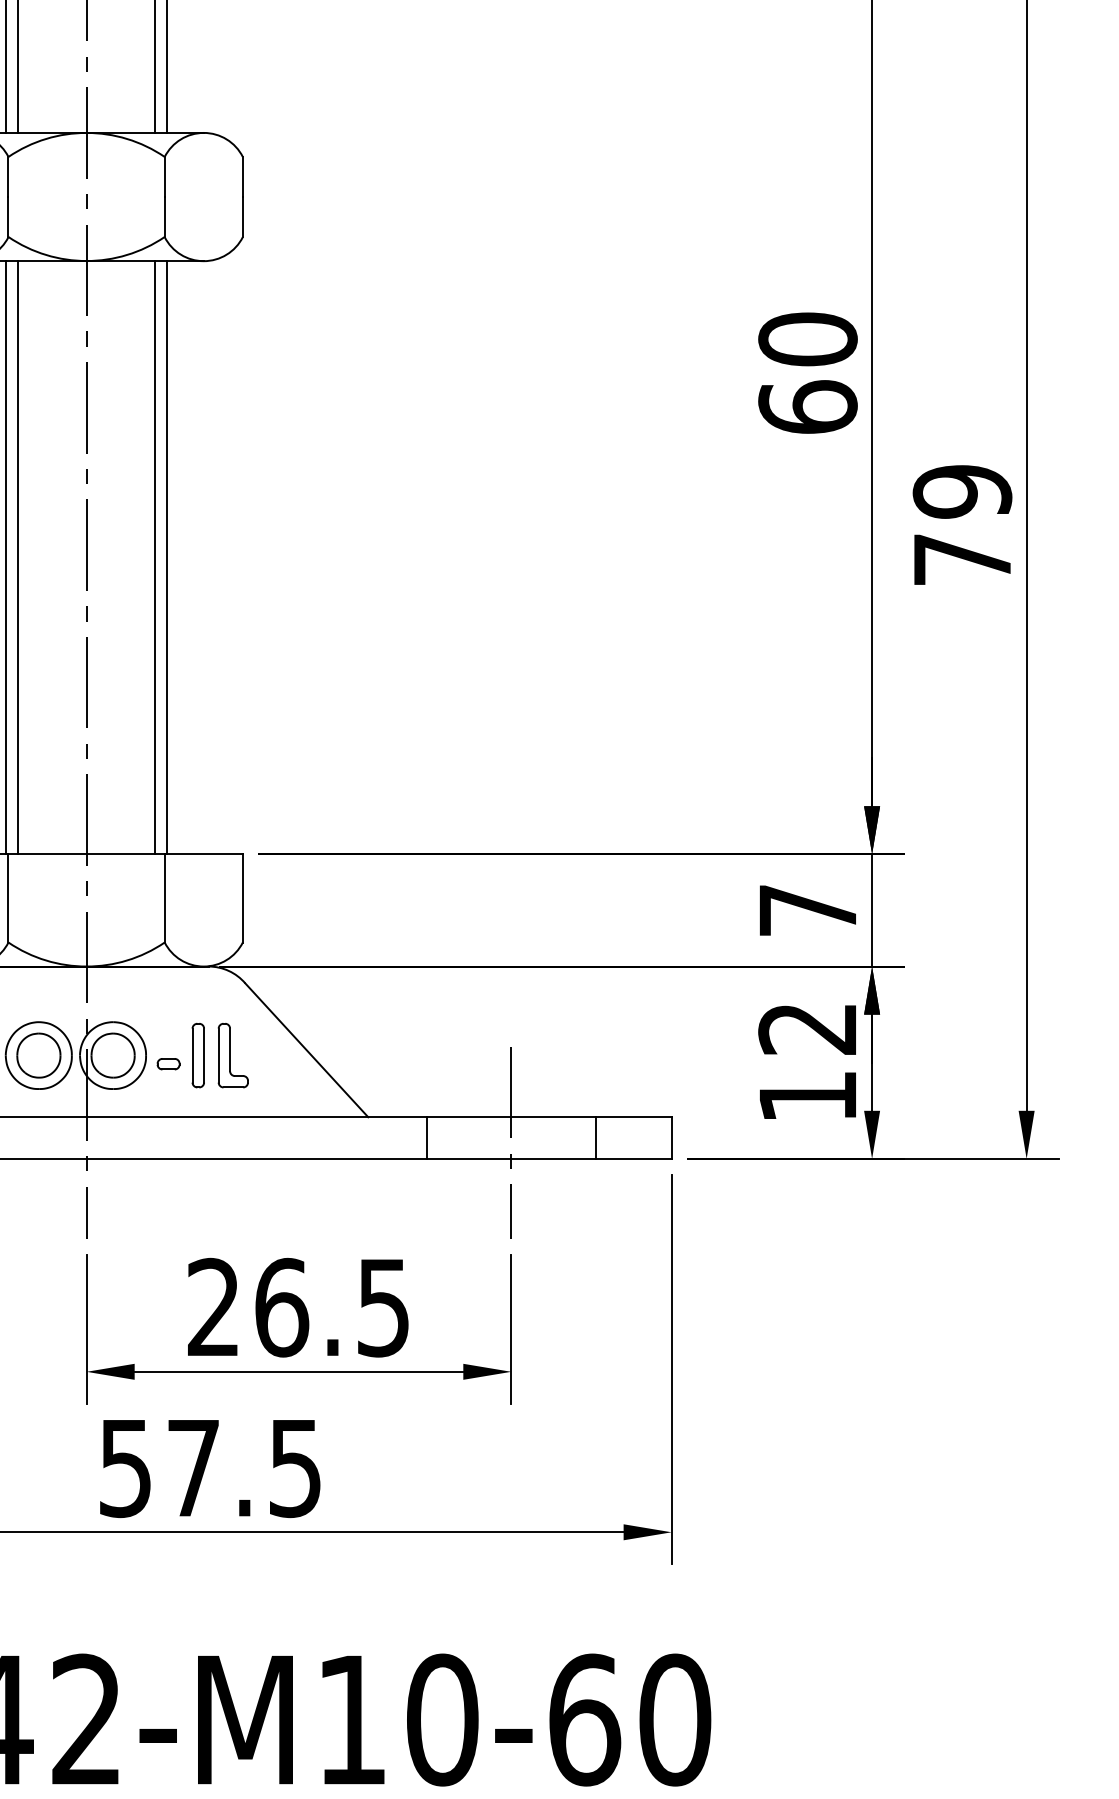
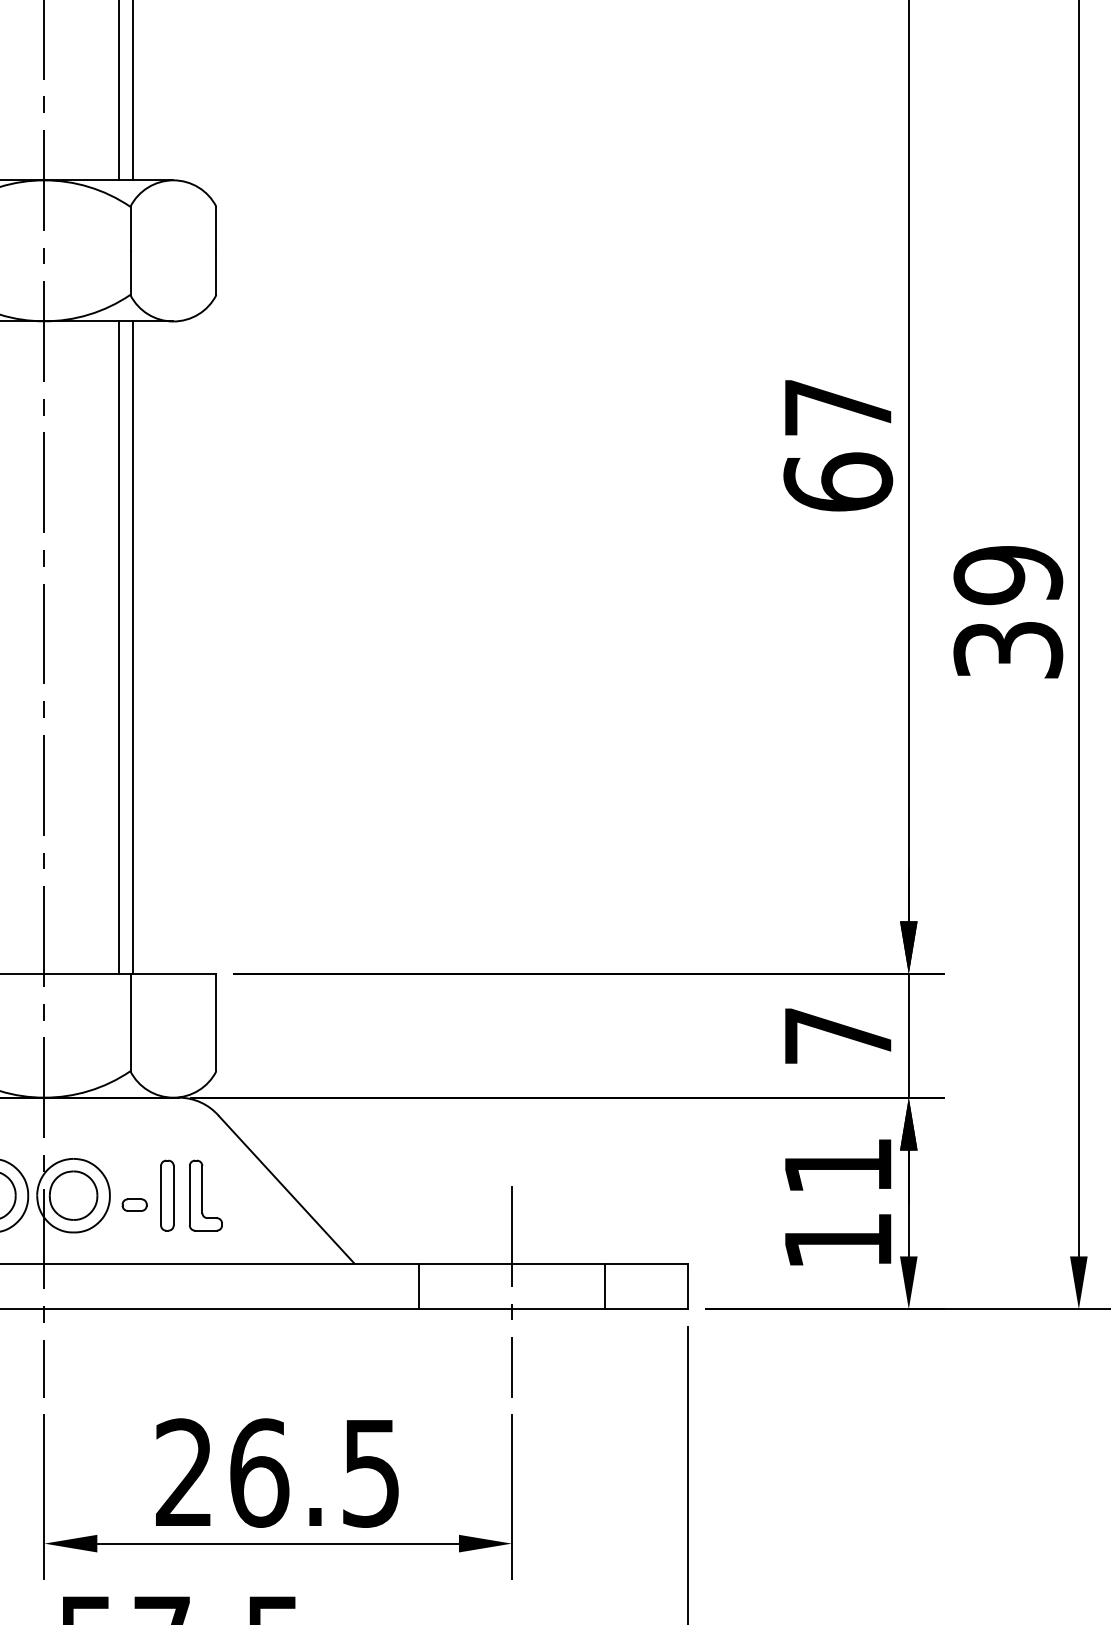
text: (807, 339) -> (837, 407), 60 -> 67
text: (962, 559) -> (1008, 649), 79 -> 39
text: (806, 1029) -> (836, 1166), 12 -> 11

